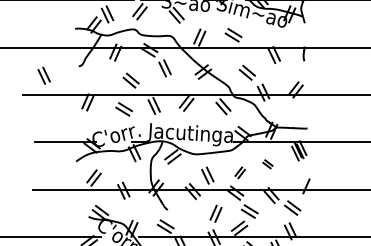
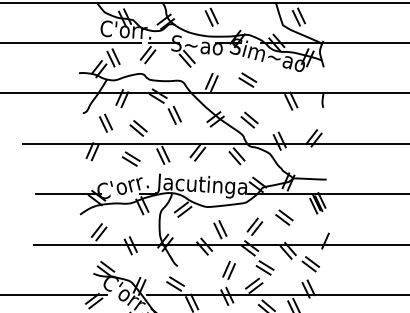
part: (247, 72) -> (249, 119), moved
part: (44, 75) -> (106, 122), moved
part: (267, 164) -> (284, 217), size x1.67
part: (239, 172) -> (254, 226), size x1.43

